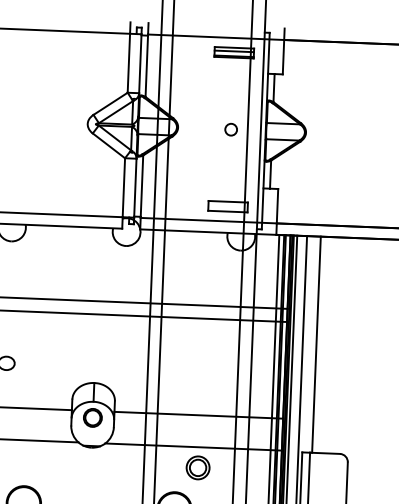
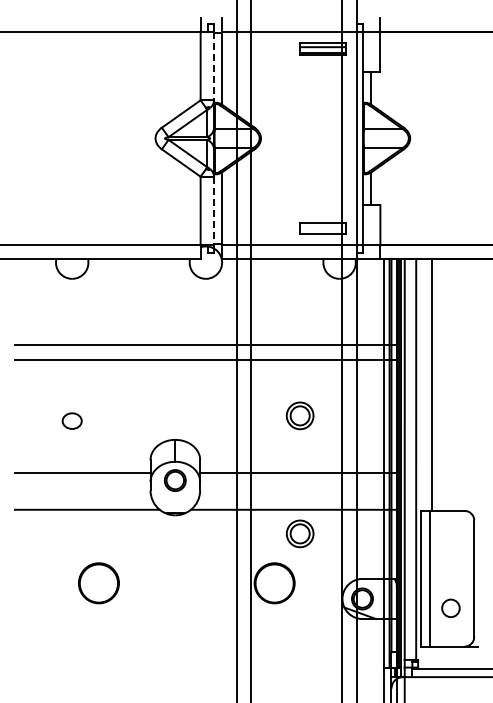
line: (140, 64) -> (214, 66), solid -> dashed
circle: (230, 129) -> (322, 138), removed
line: (135, 188) -> (214, 211), solid -> dashed
part: (201, 366) -> (299, 415), added

